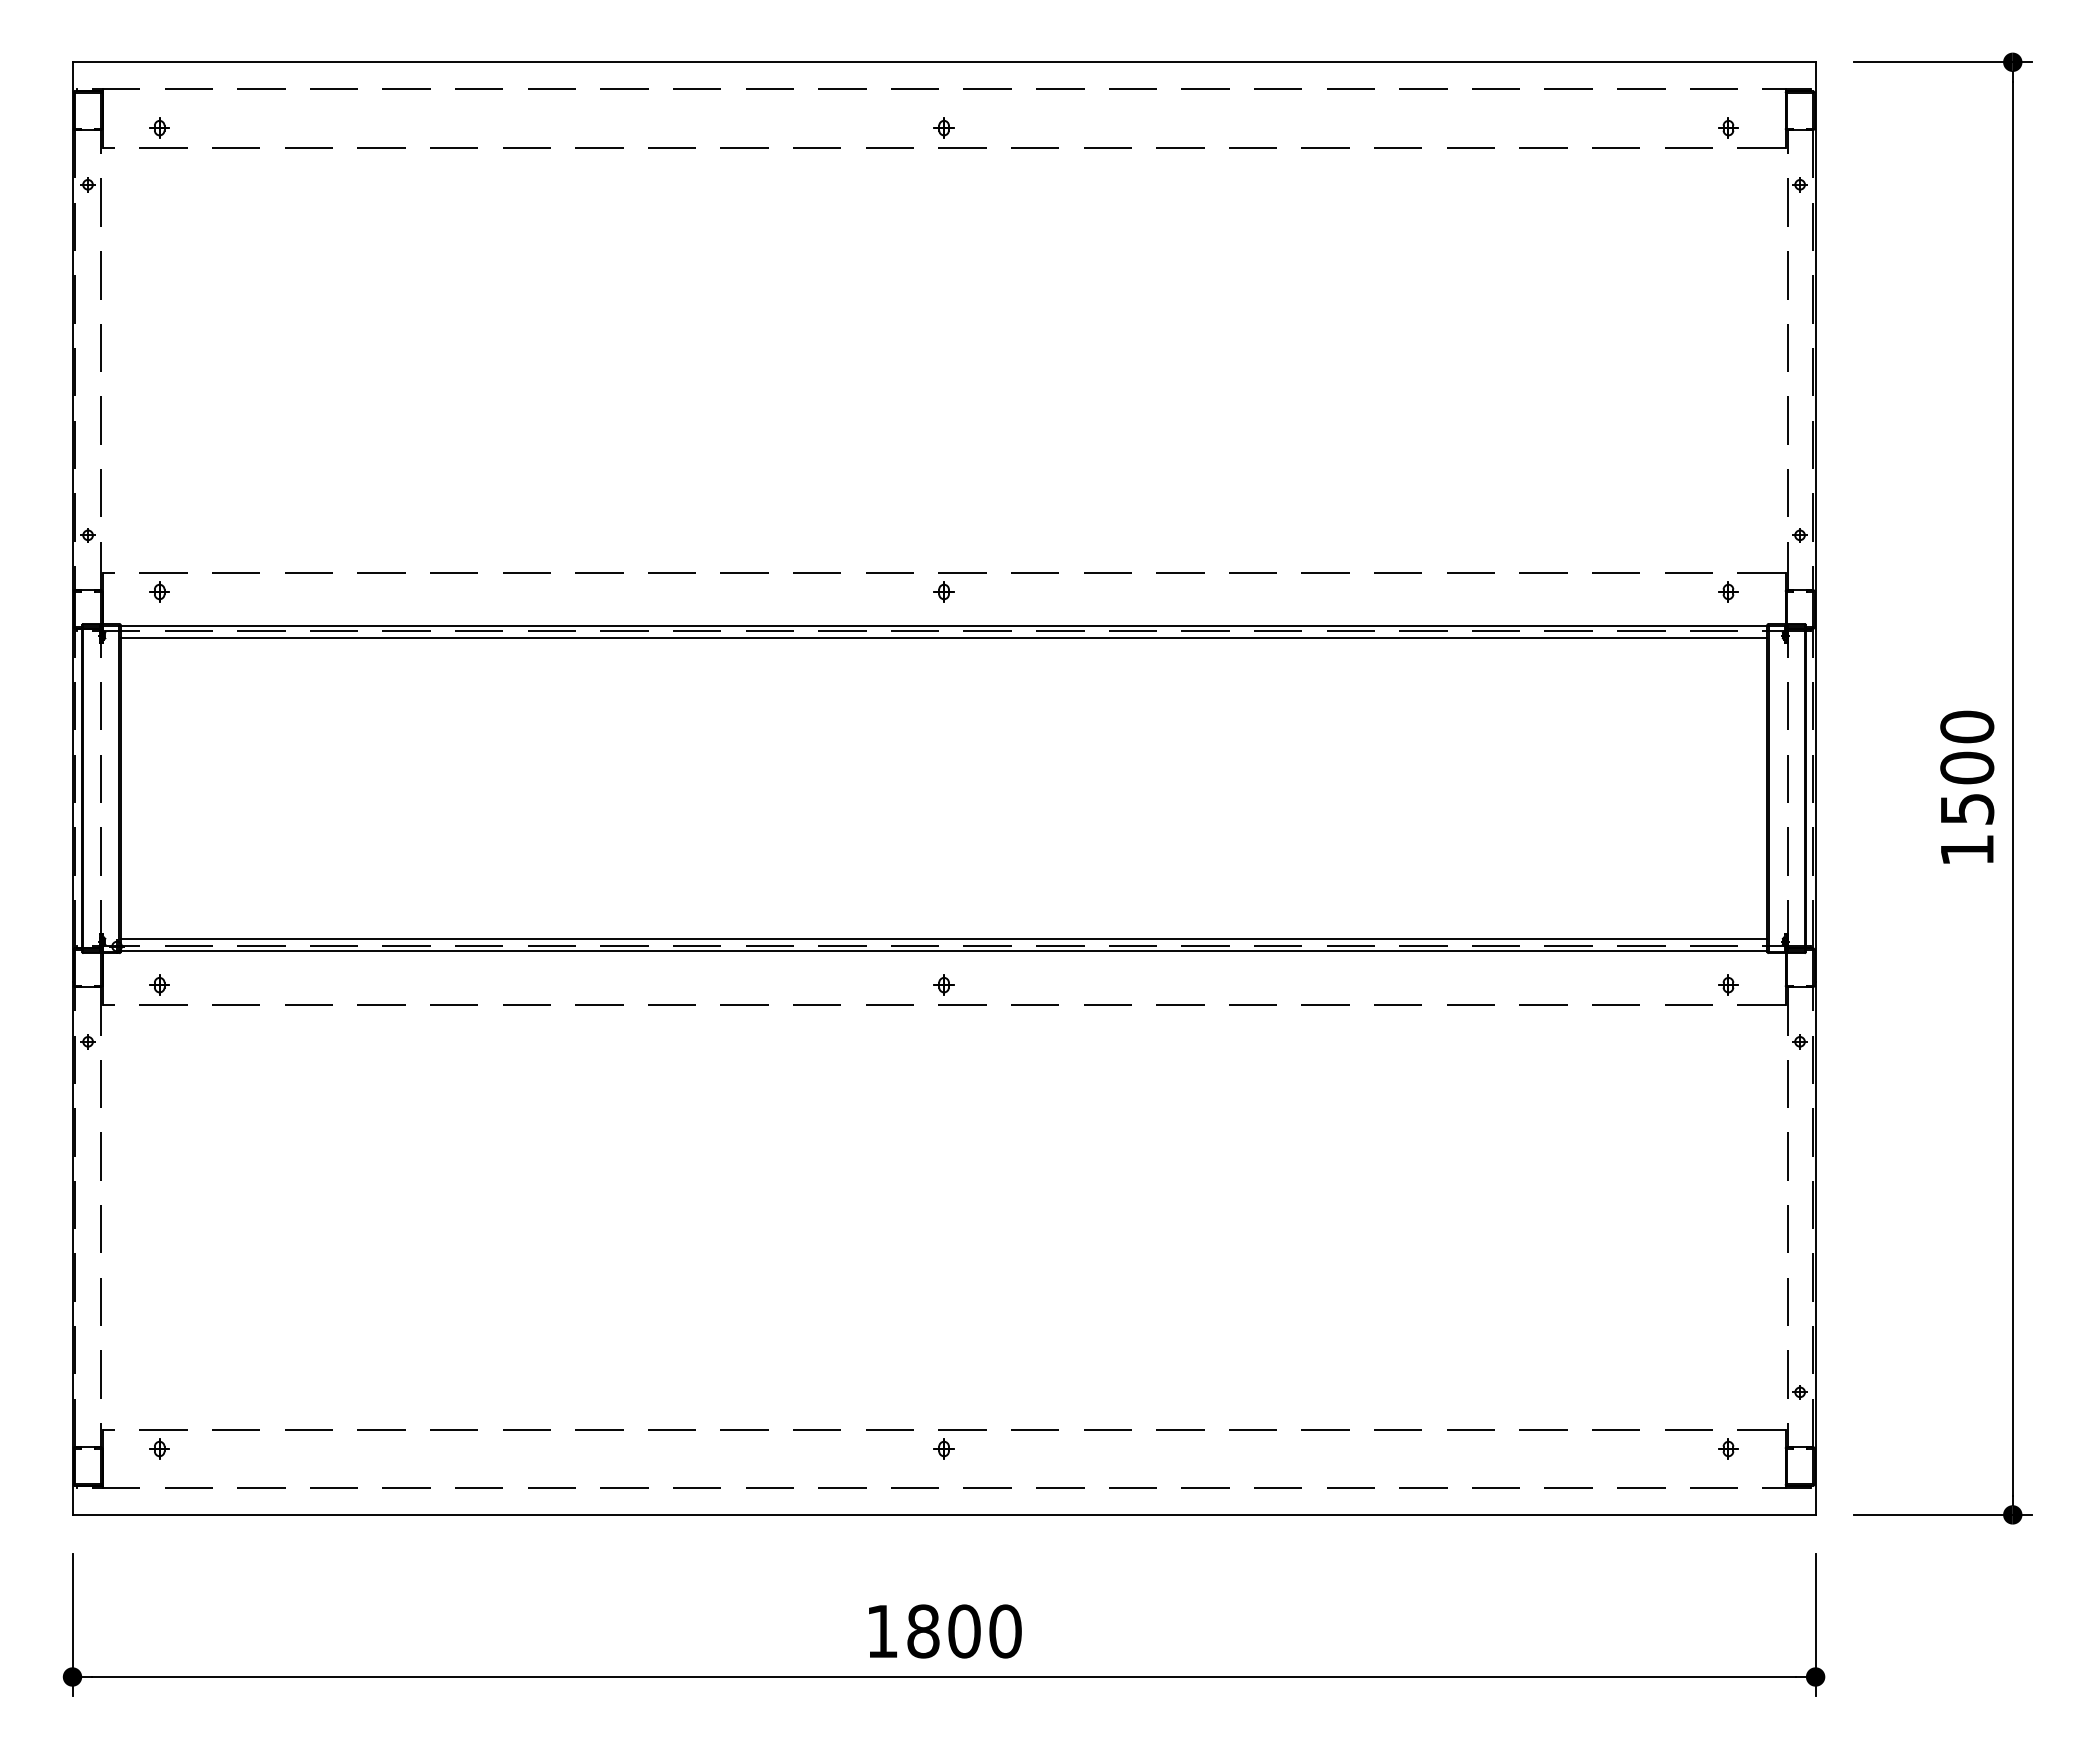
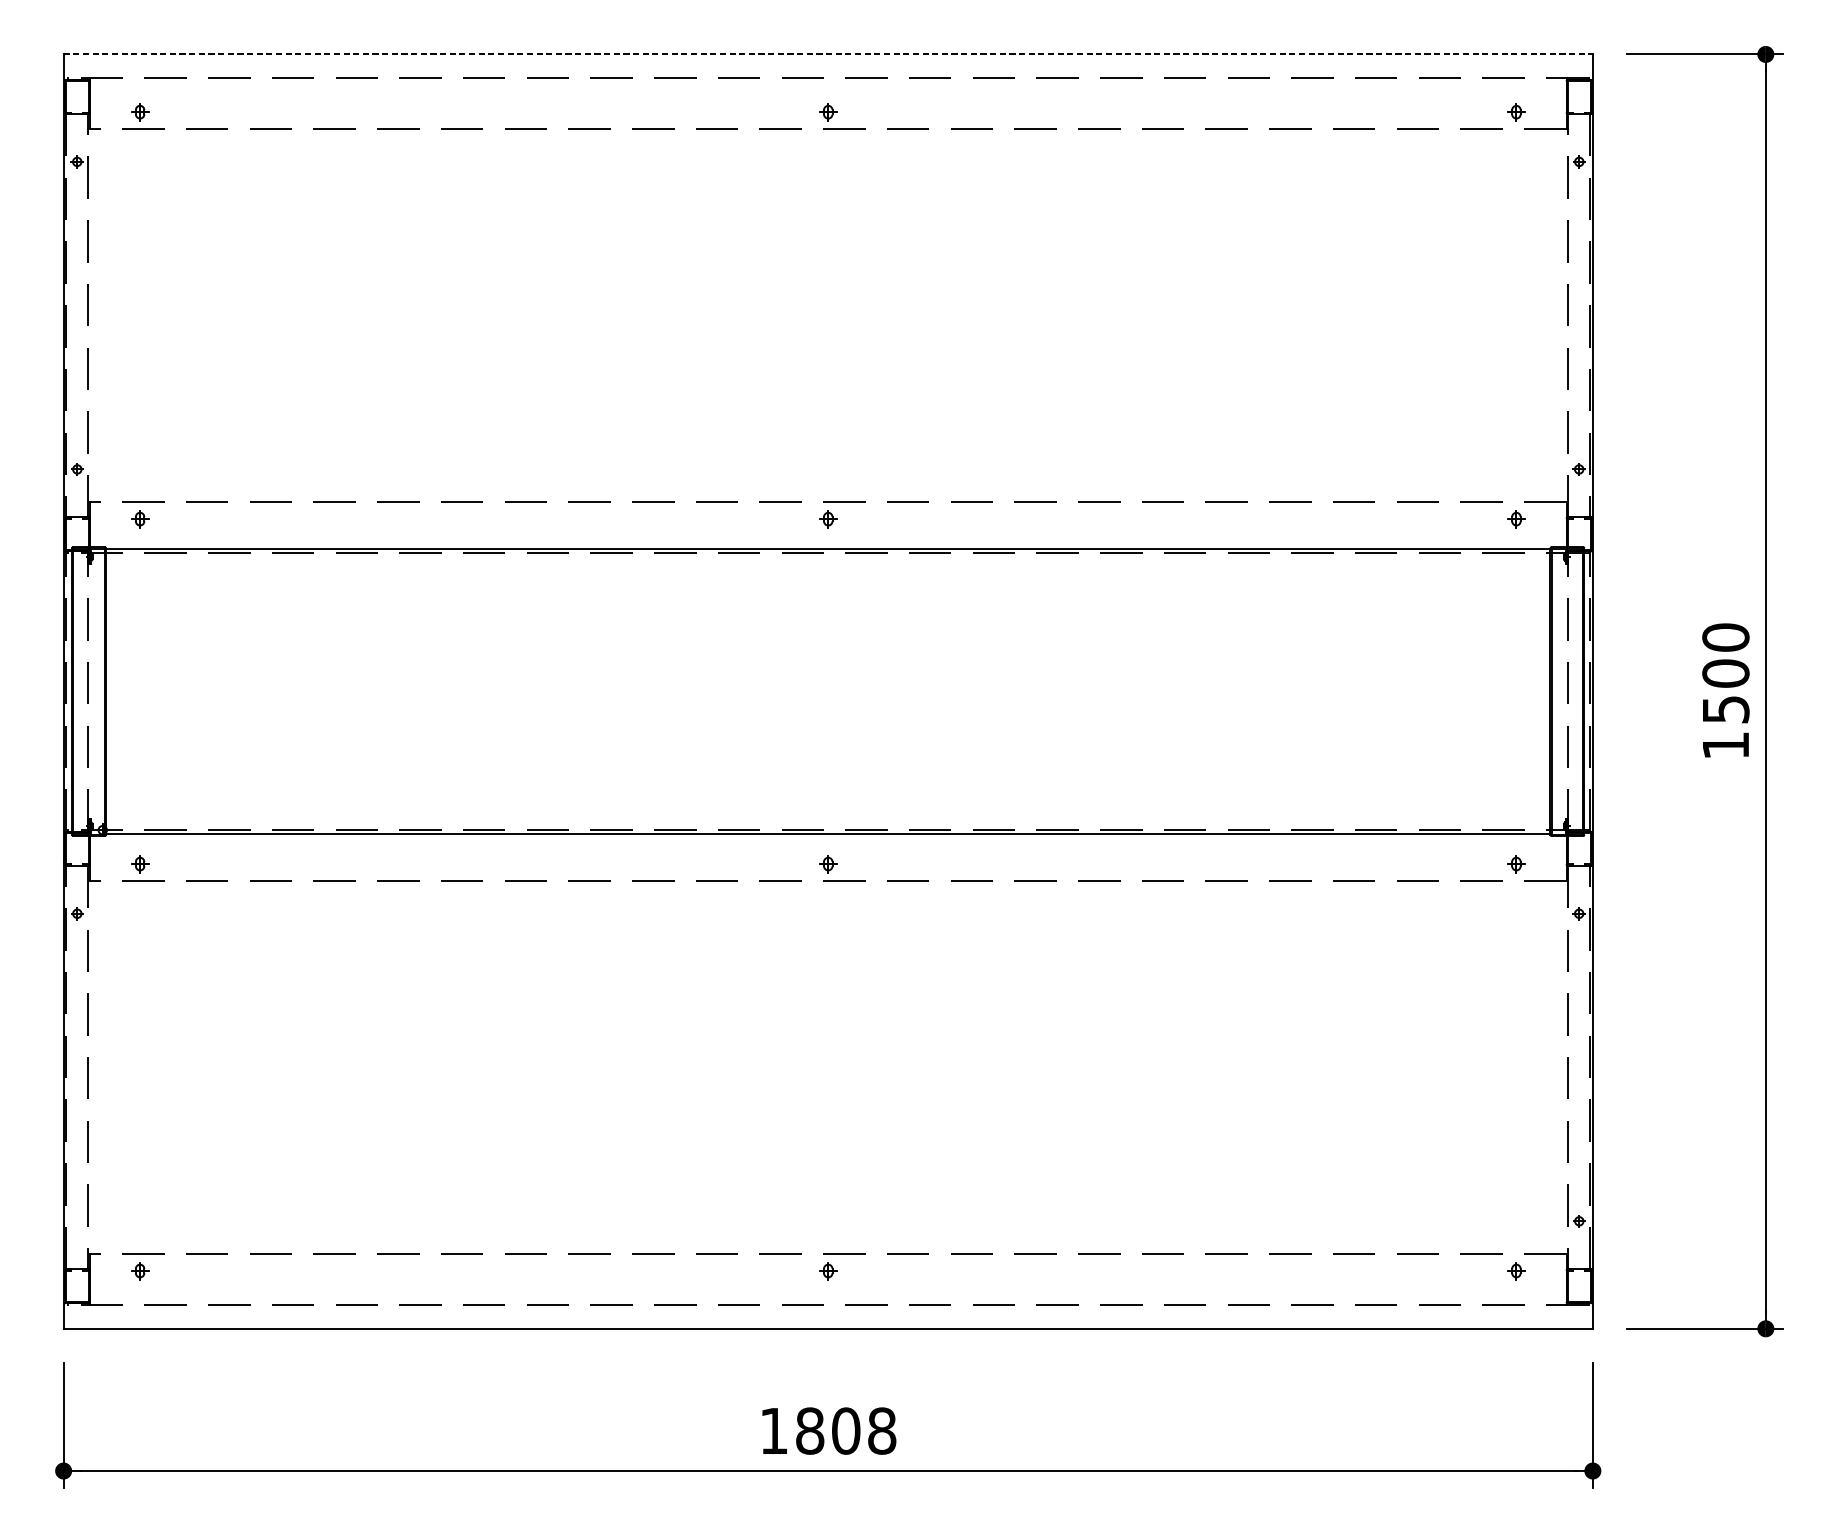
line: (944, 62) -> (828, 54), solid -> dashed
line: (943, 638) -> (827, 559), removed
line: (943, 939) -> (827, 824), removed
text: (1005, 1631) -> (882, 1431), 1800 -> 1808

